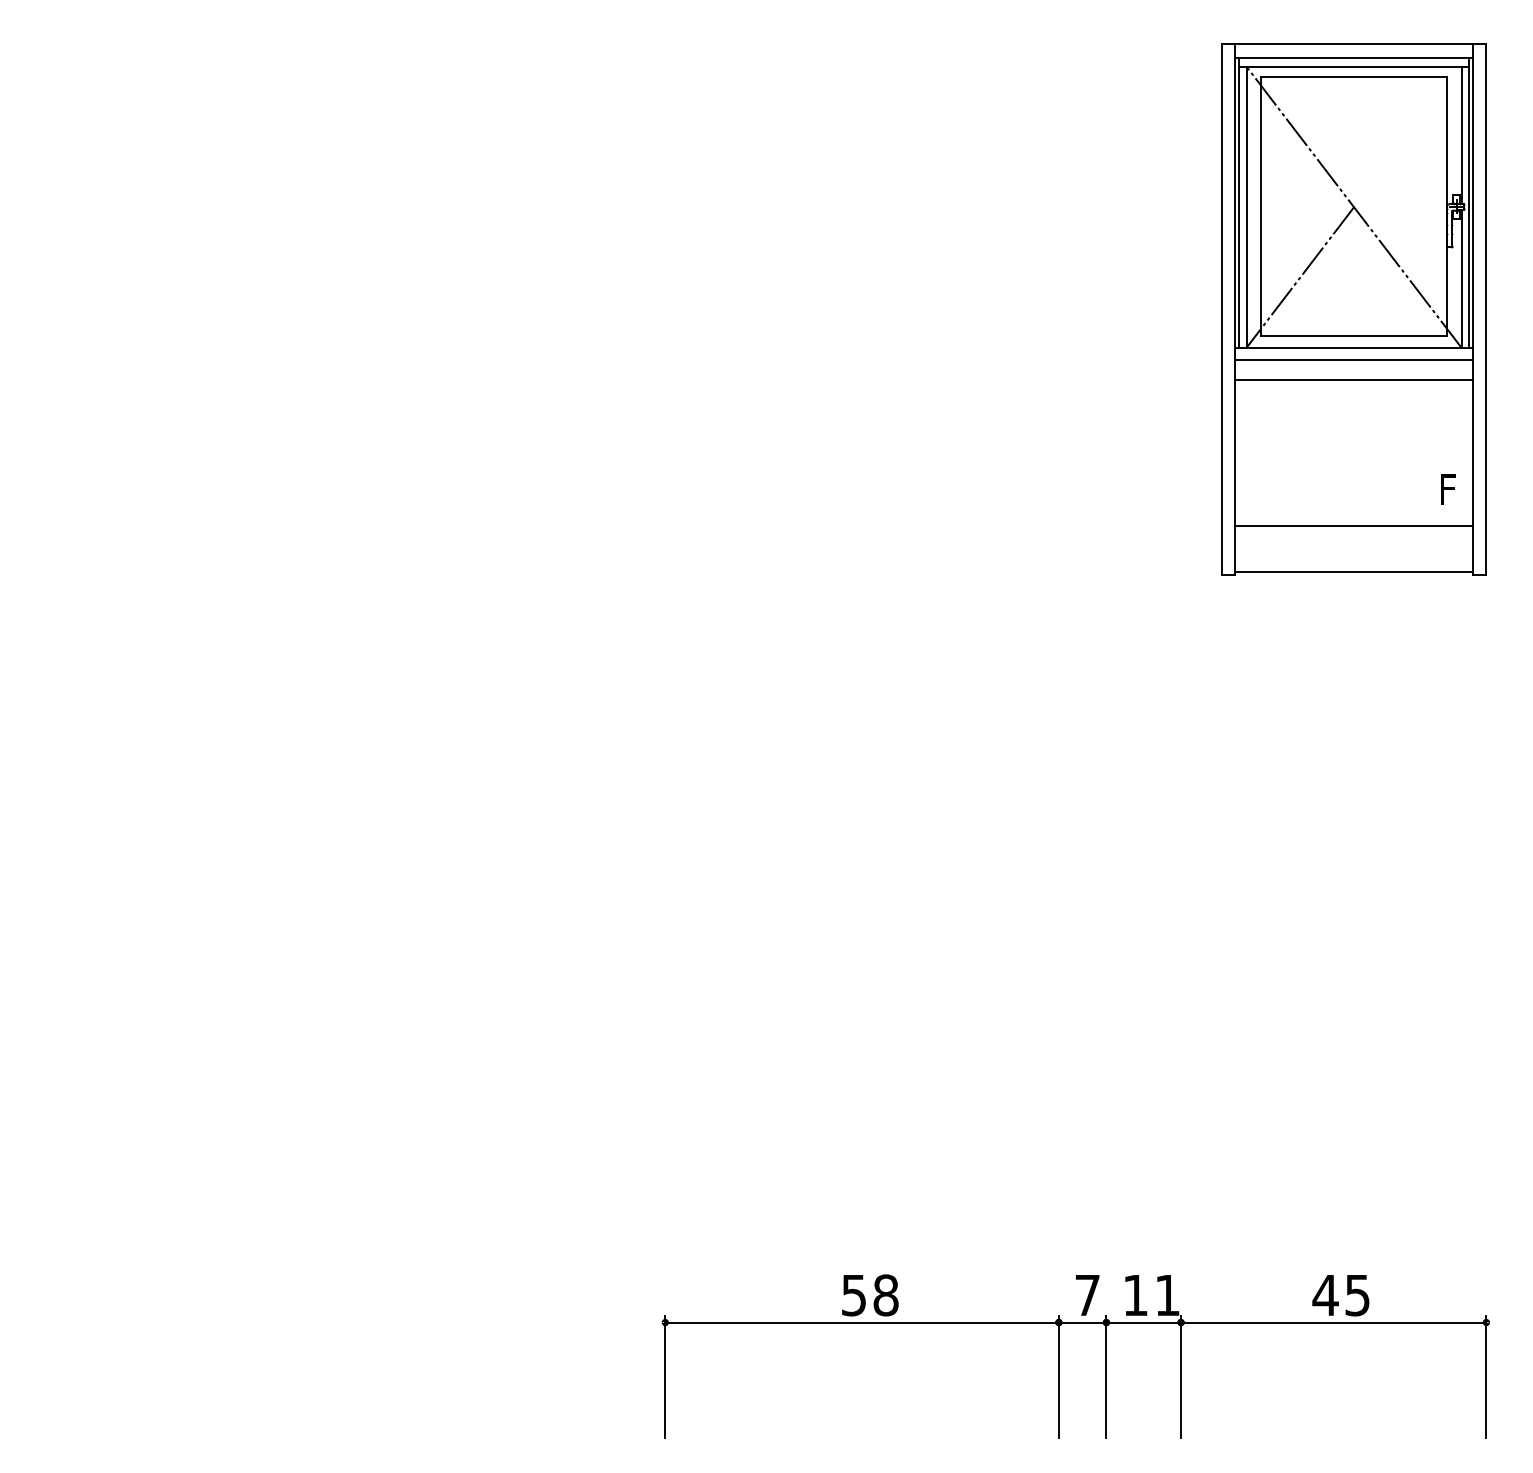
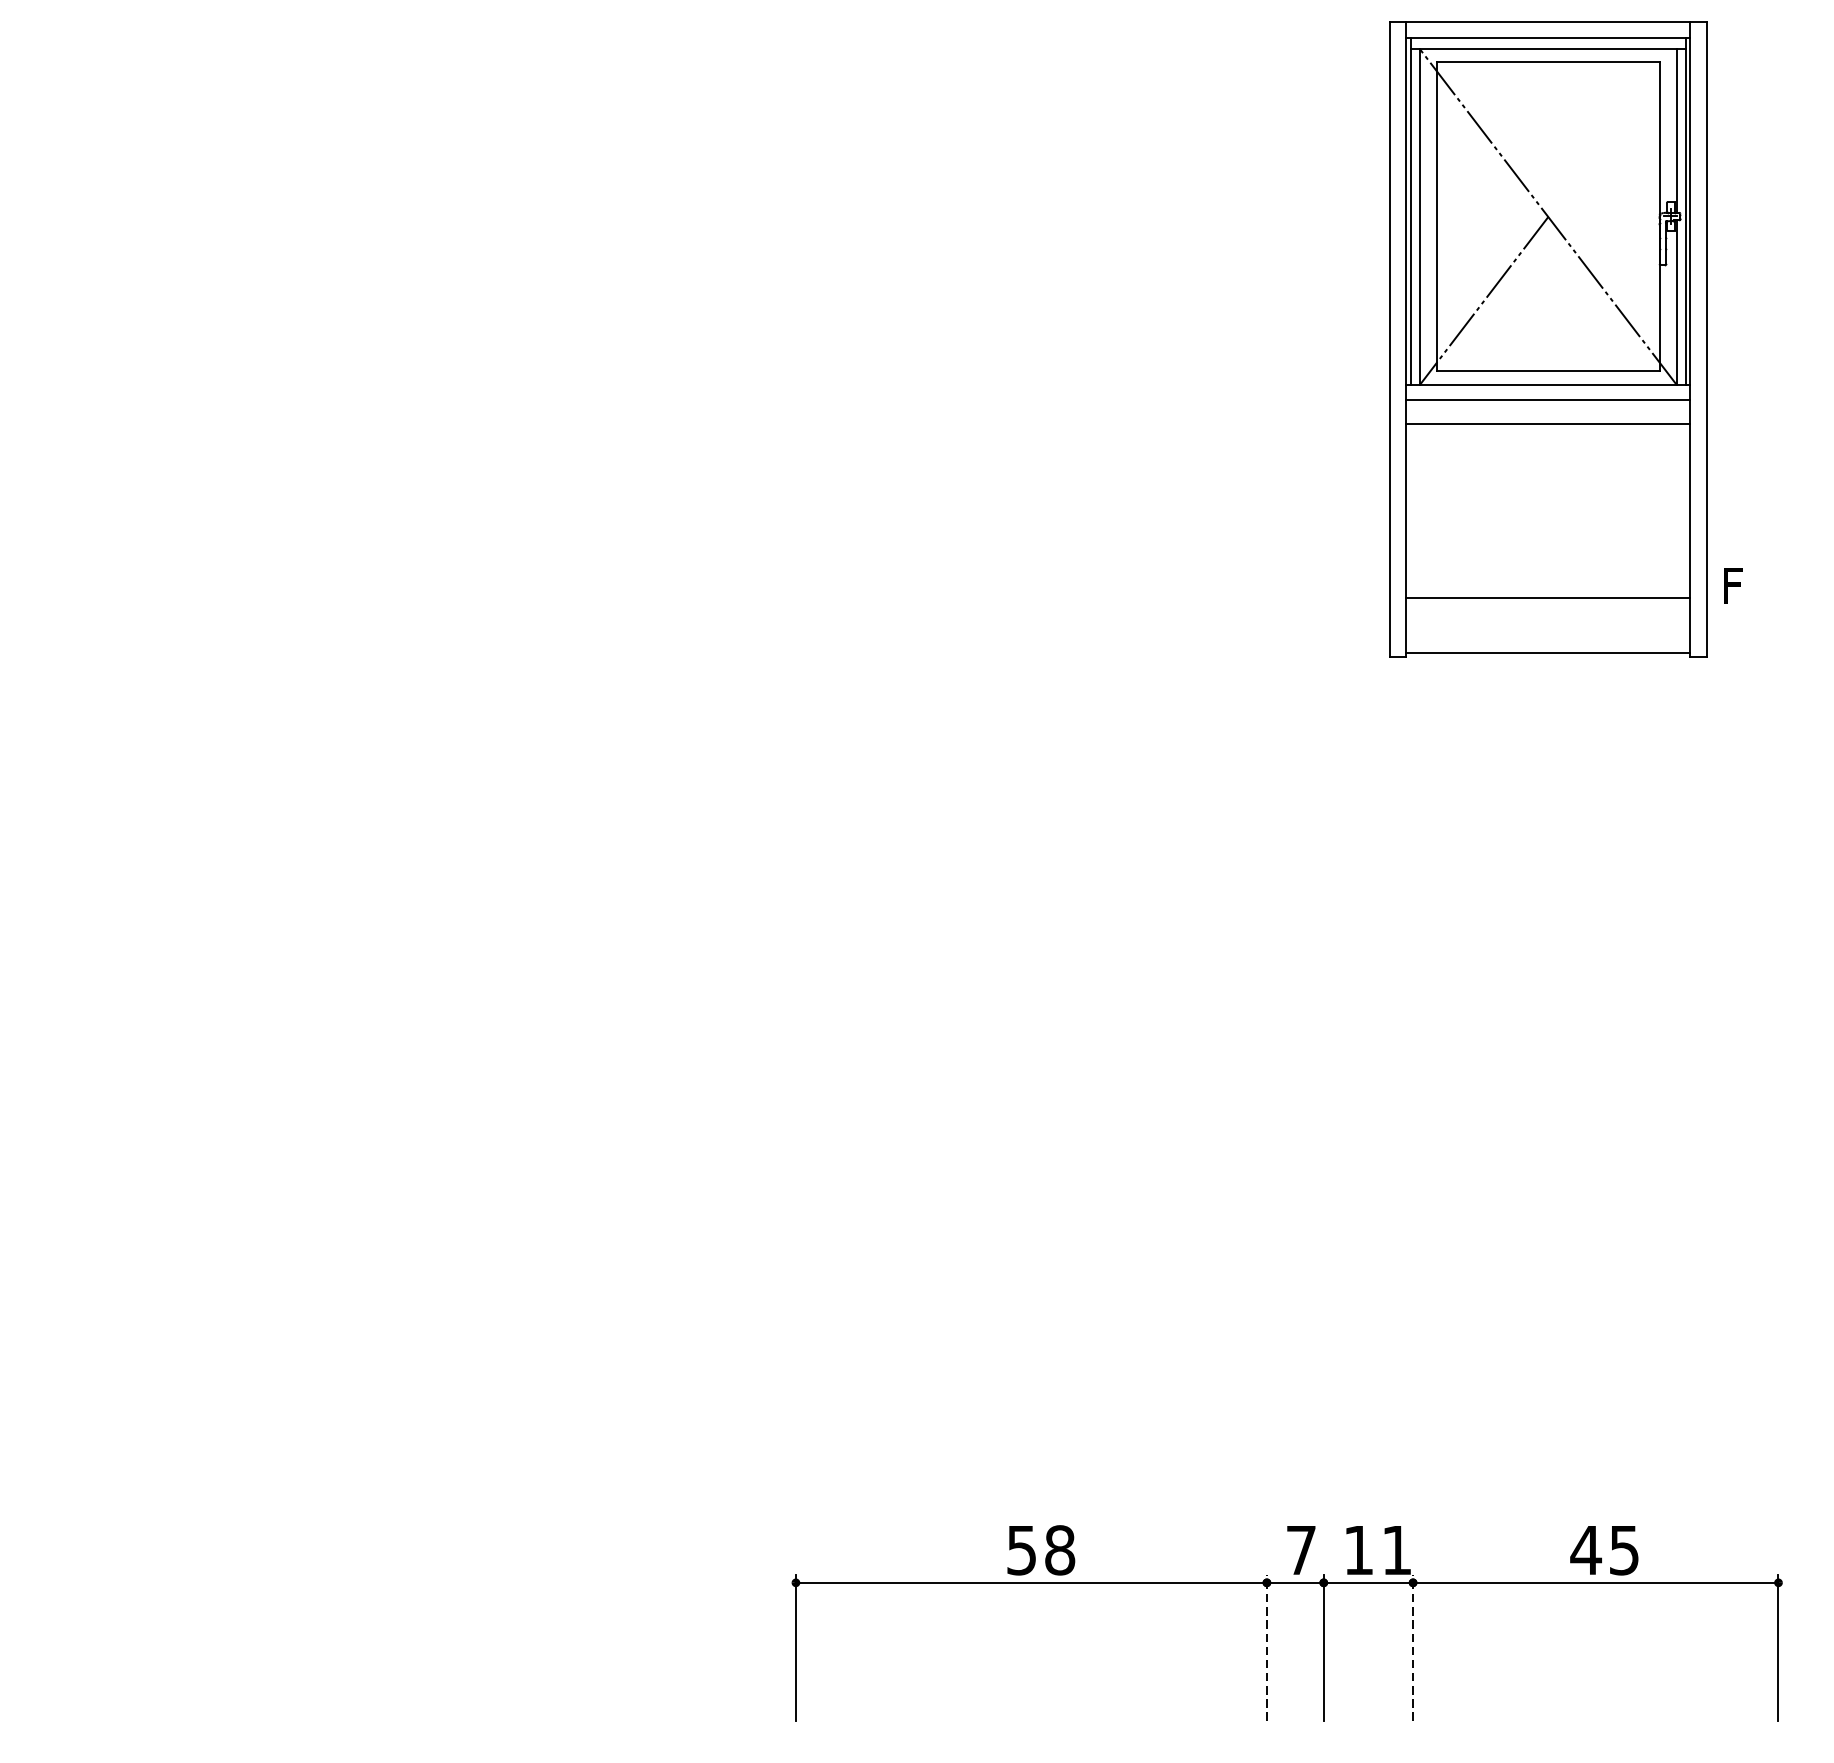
part: (1353, 309) -> (1547, 339), moved
line: (1058, 1376) -> (1266, 1647), solid -> dashed
line: (1181, 1376) -> (1413, 1647), solid -> dashed

